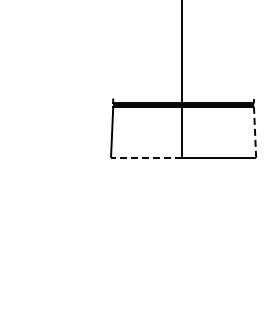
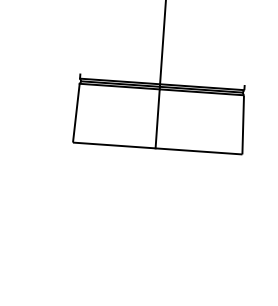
line: (255, 132) -> (243, 124), dashed -> solid
line: (145, 157) -> (113, 144), dashed -> solid

